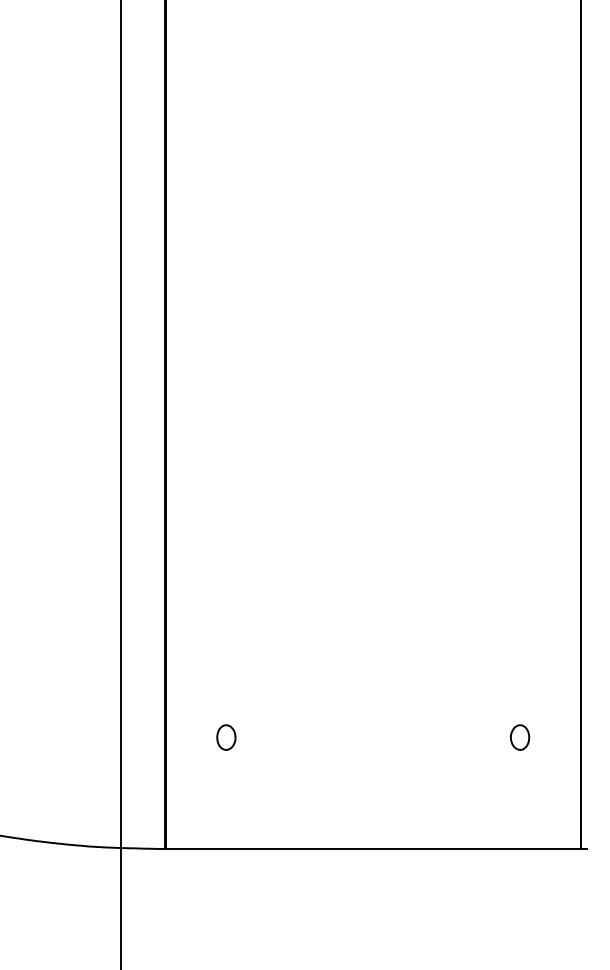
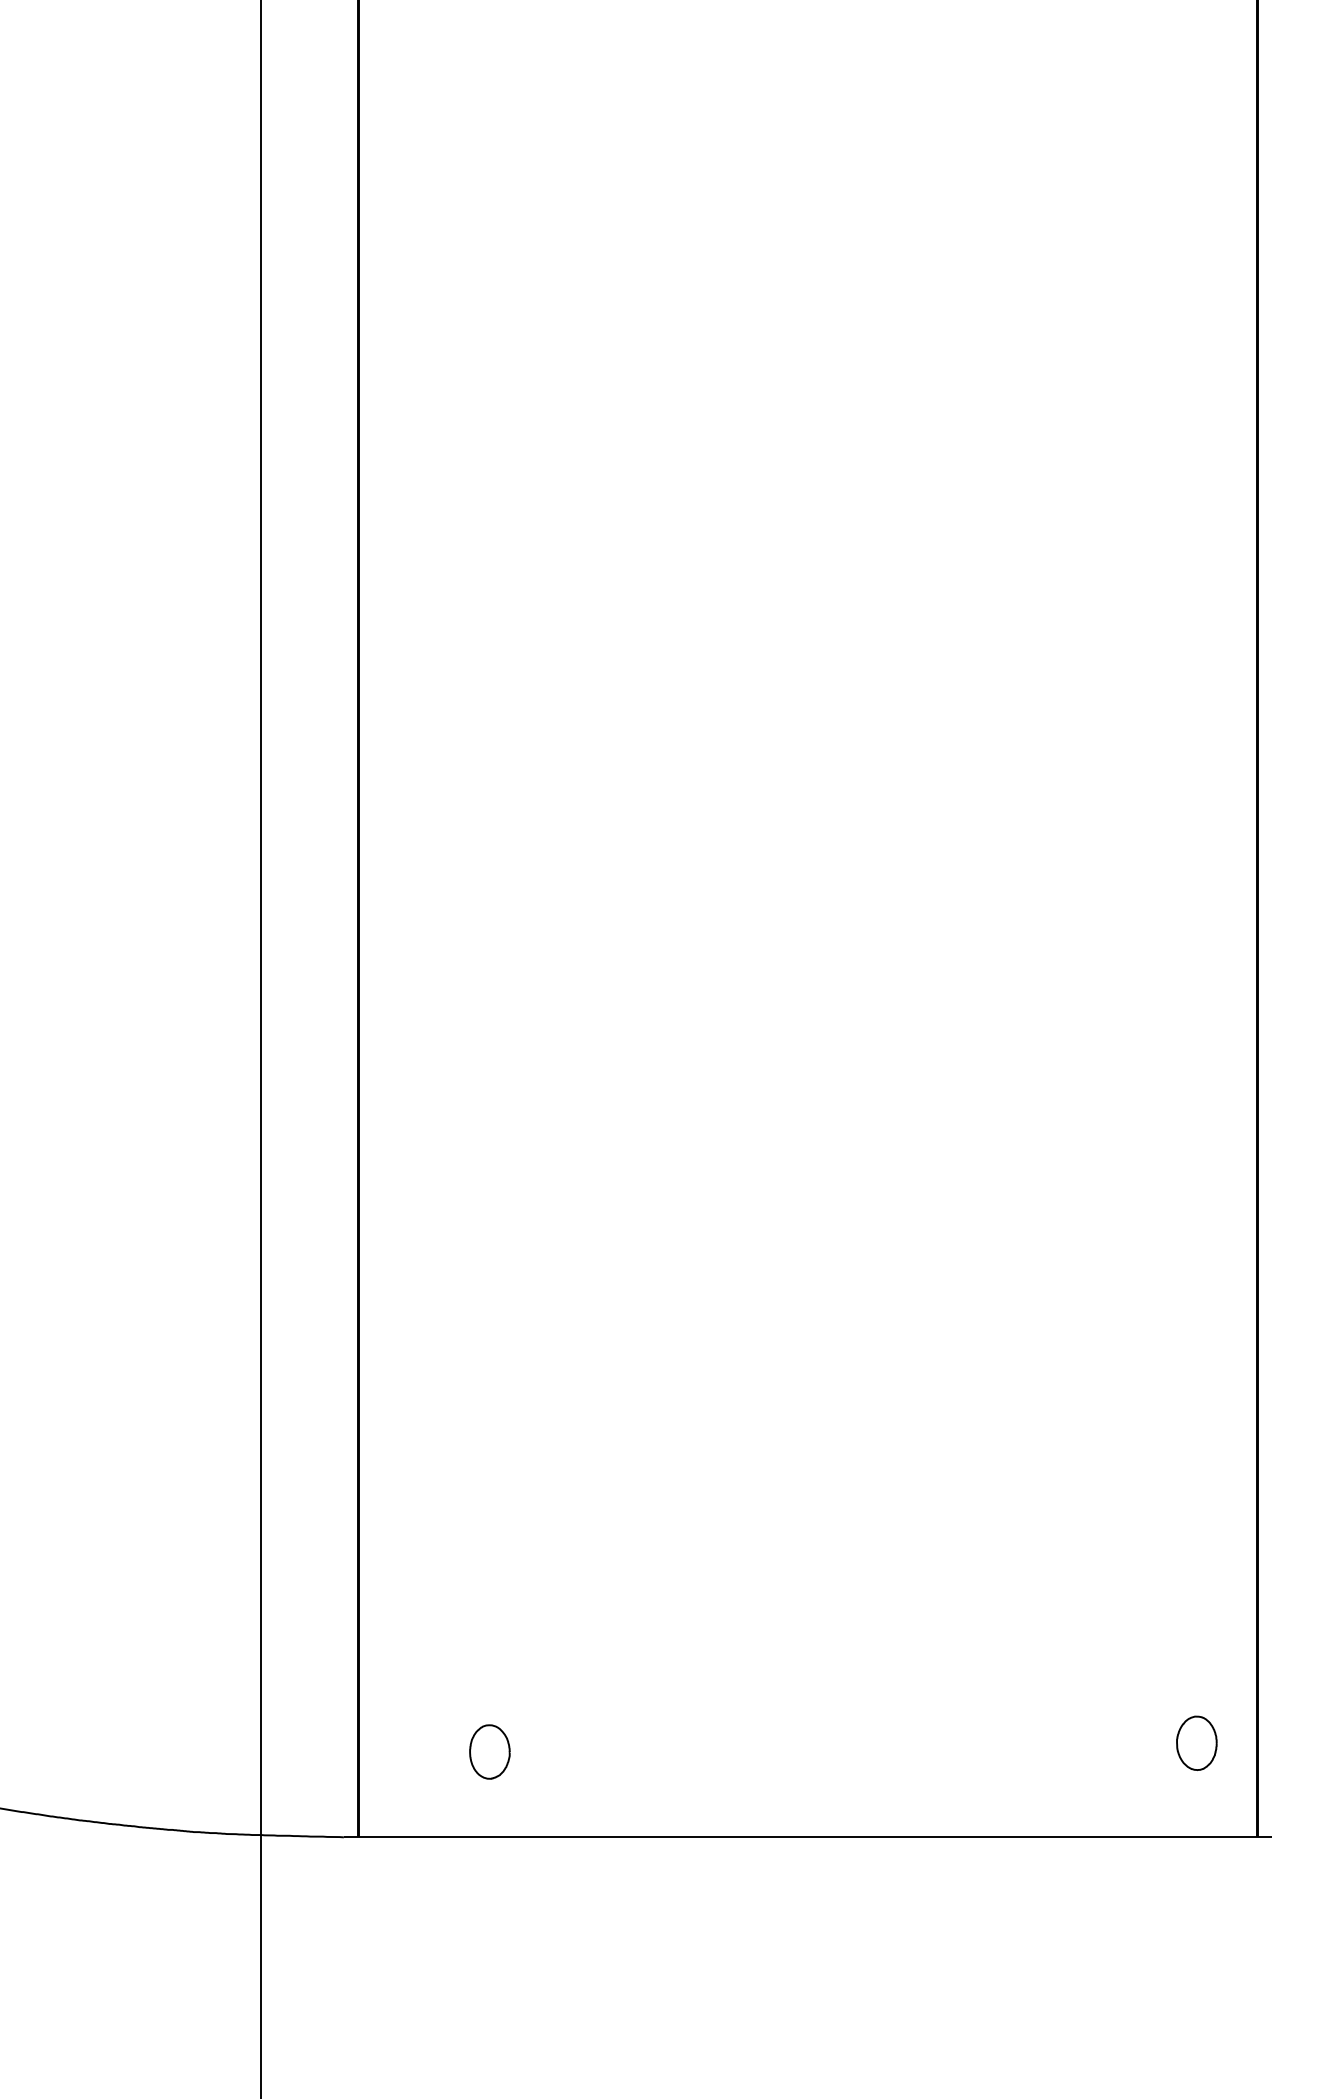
part: (226, 737) -> (490, 1751), moved
part: (520, 737) -> (1197, 1743), moved

